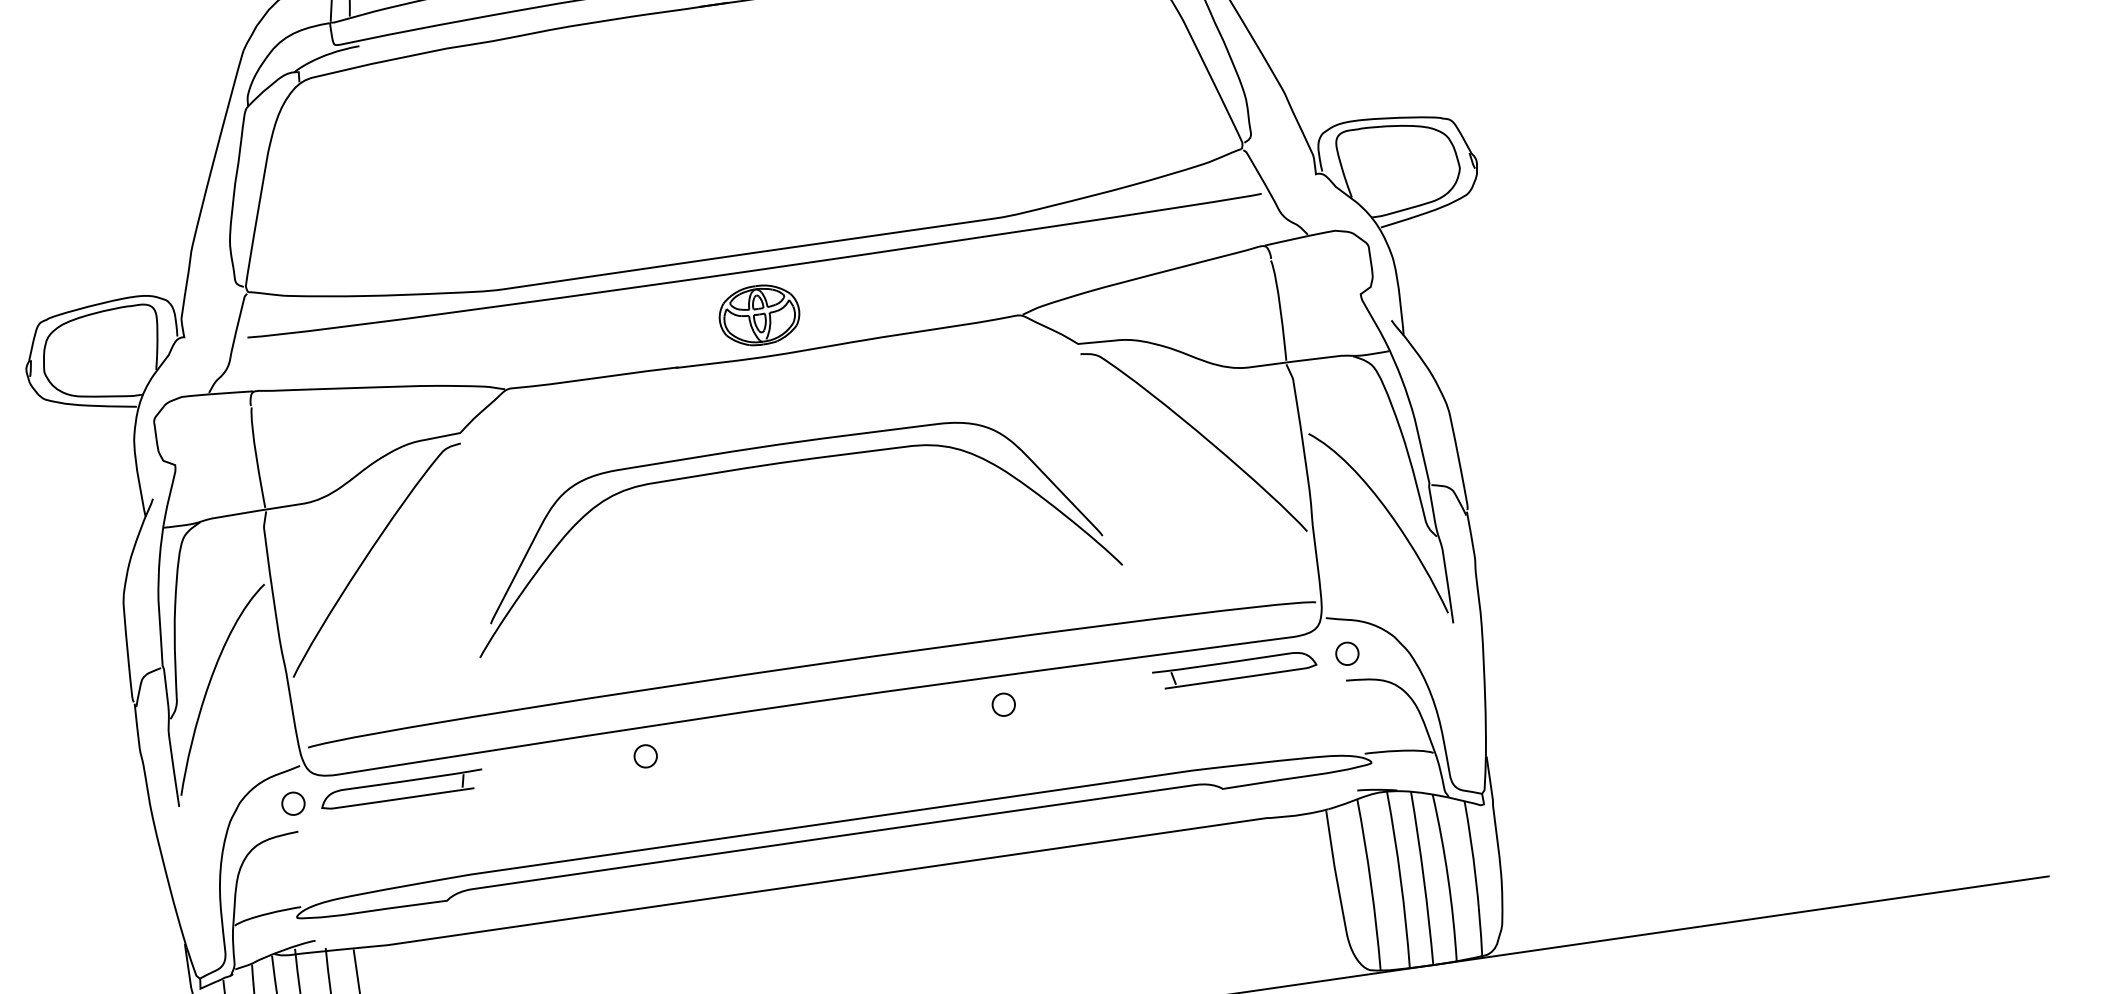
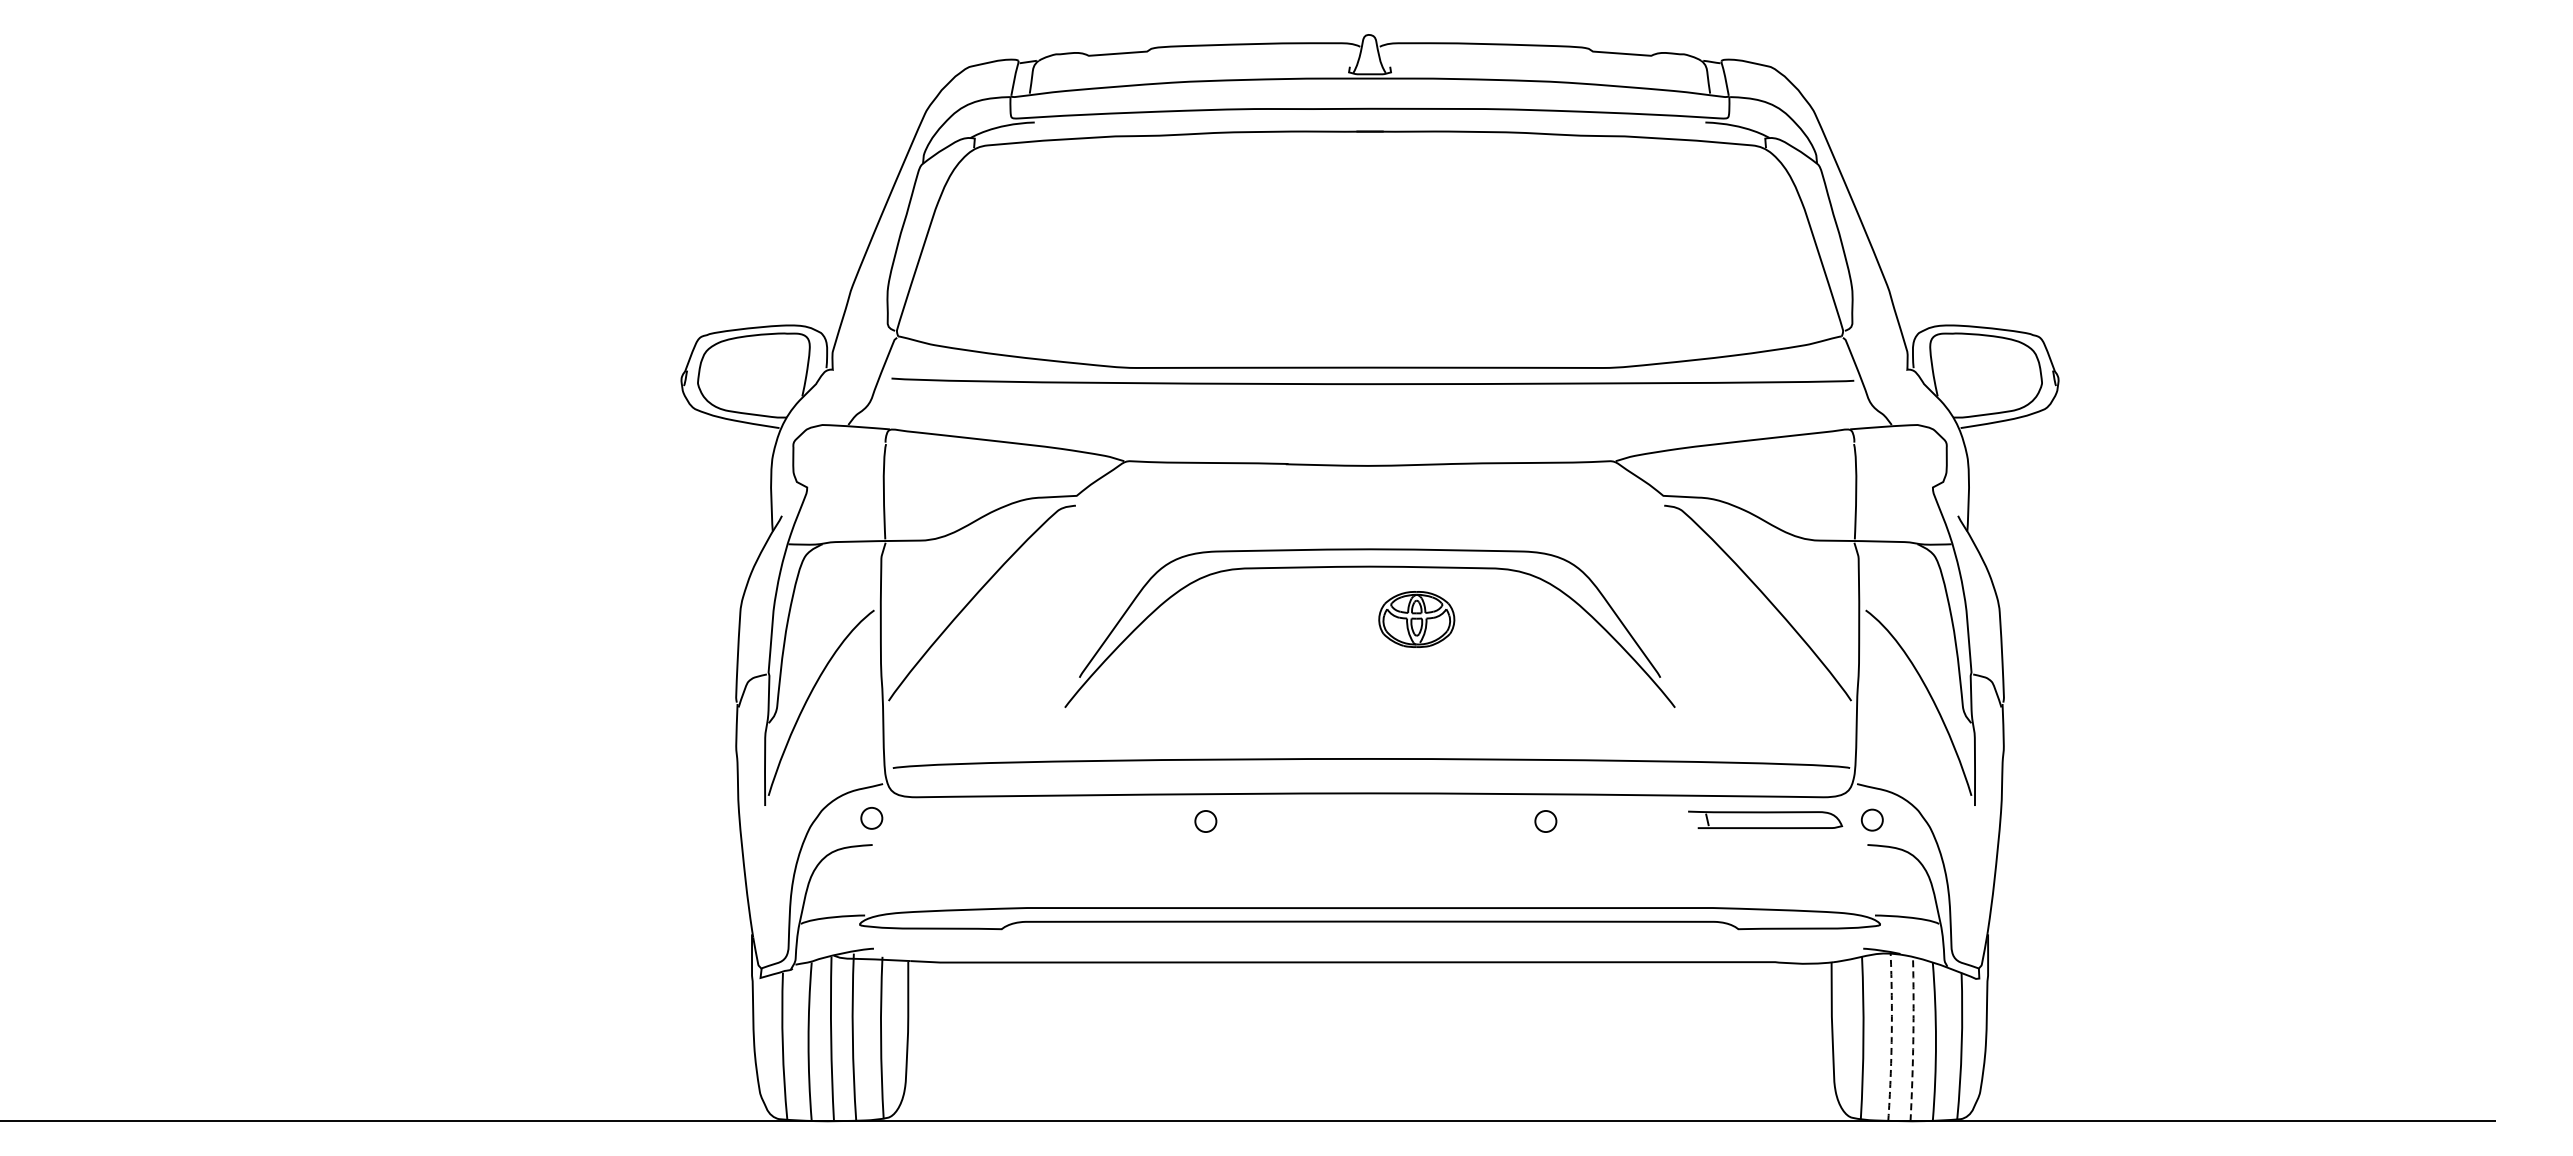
part: (759, 315) -> (1416, 619), moved
part: (401, 789) -> (974, 819), removed
arc: (1424, 878) -> (1913, 1039), solid -> dashed
arc: (1400, 879) -> (1891, 1037), solid -> dashed

